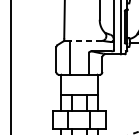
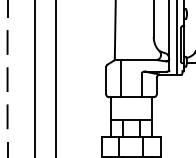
line: (85, 41) -> (138, 60), dashed -> solid

